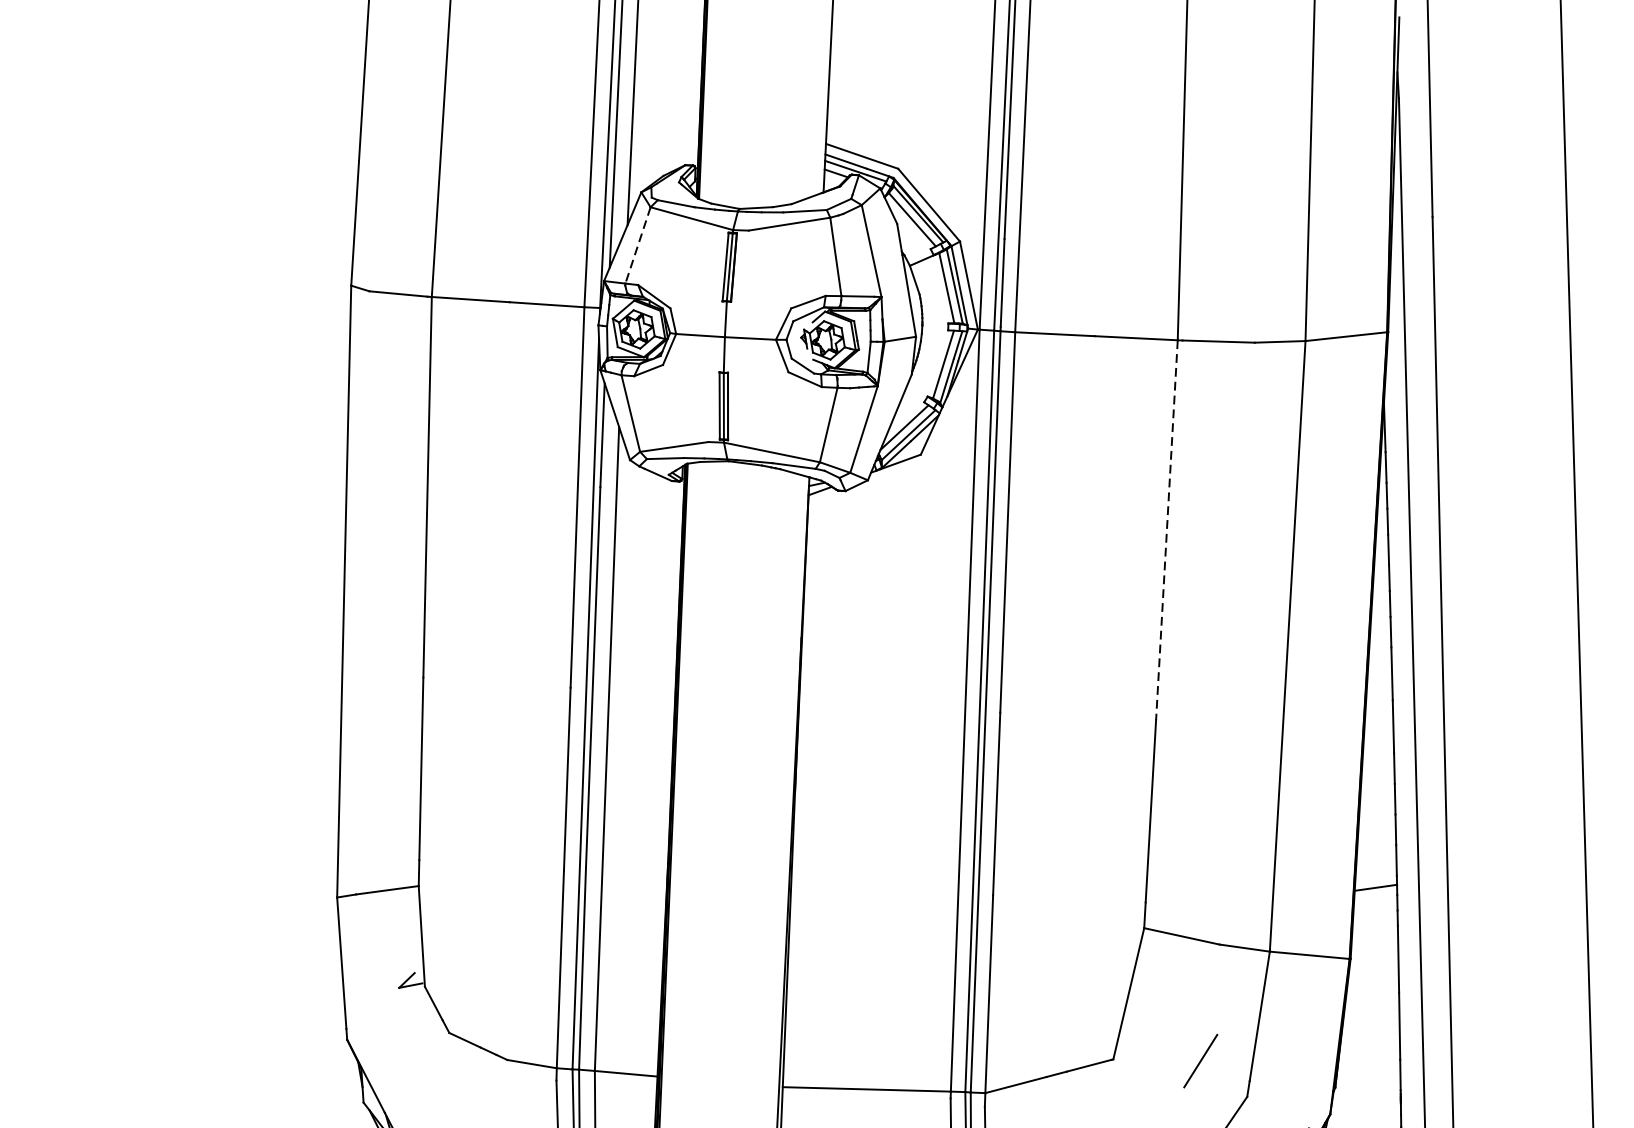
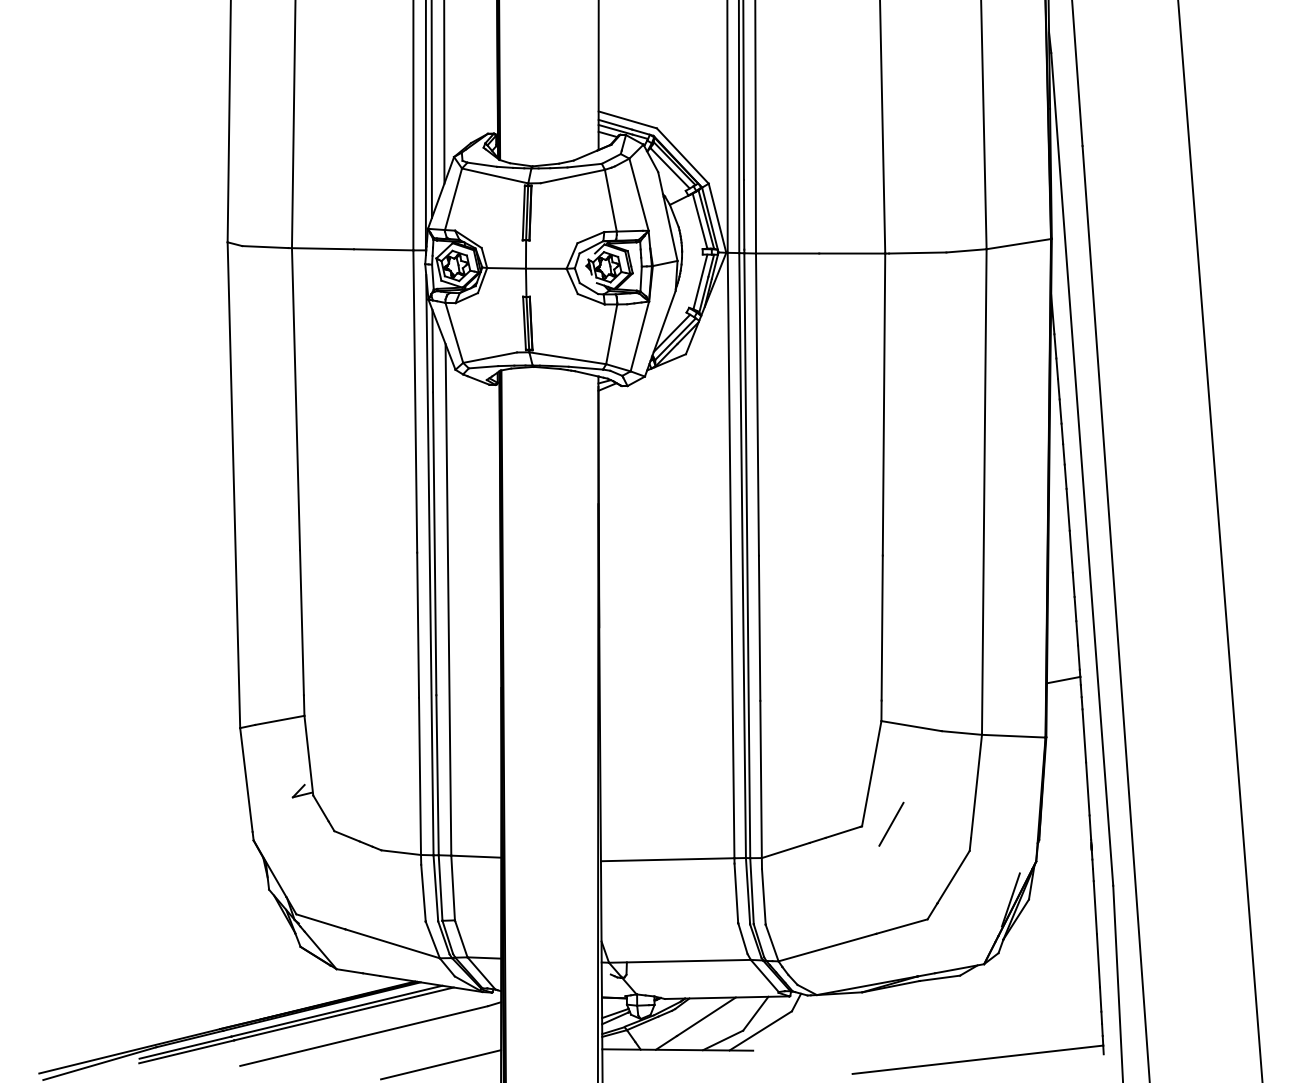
line: (637, 245) -> (453, 199), dashed -> solid
line: (1167, 531) -> (884, 405), dashed -> solid
line: (1200, 1060) -> (891, 823), moved

